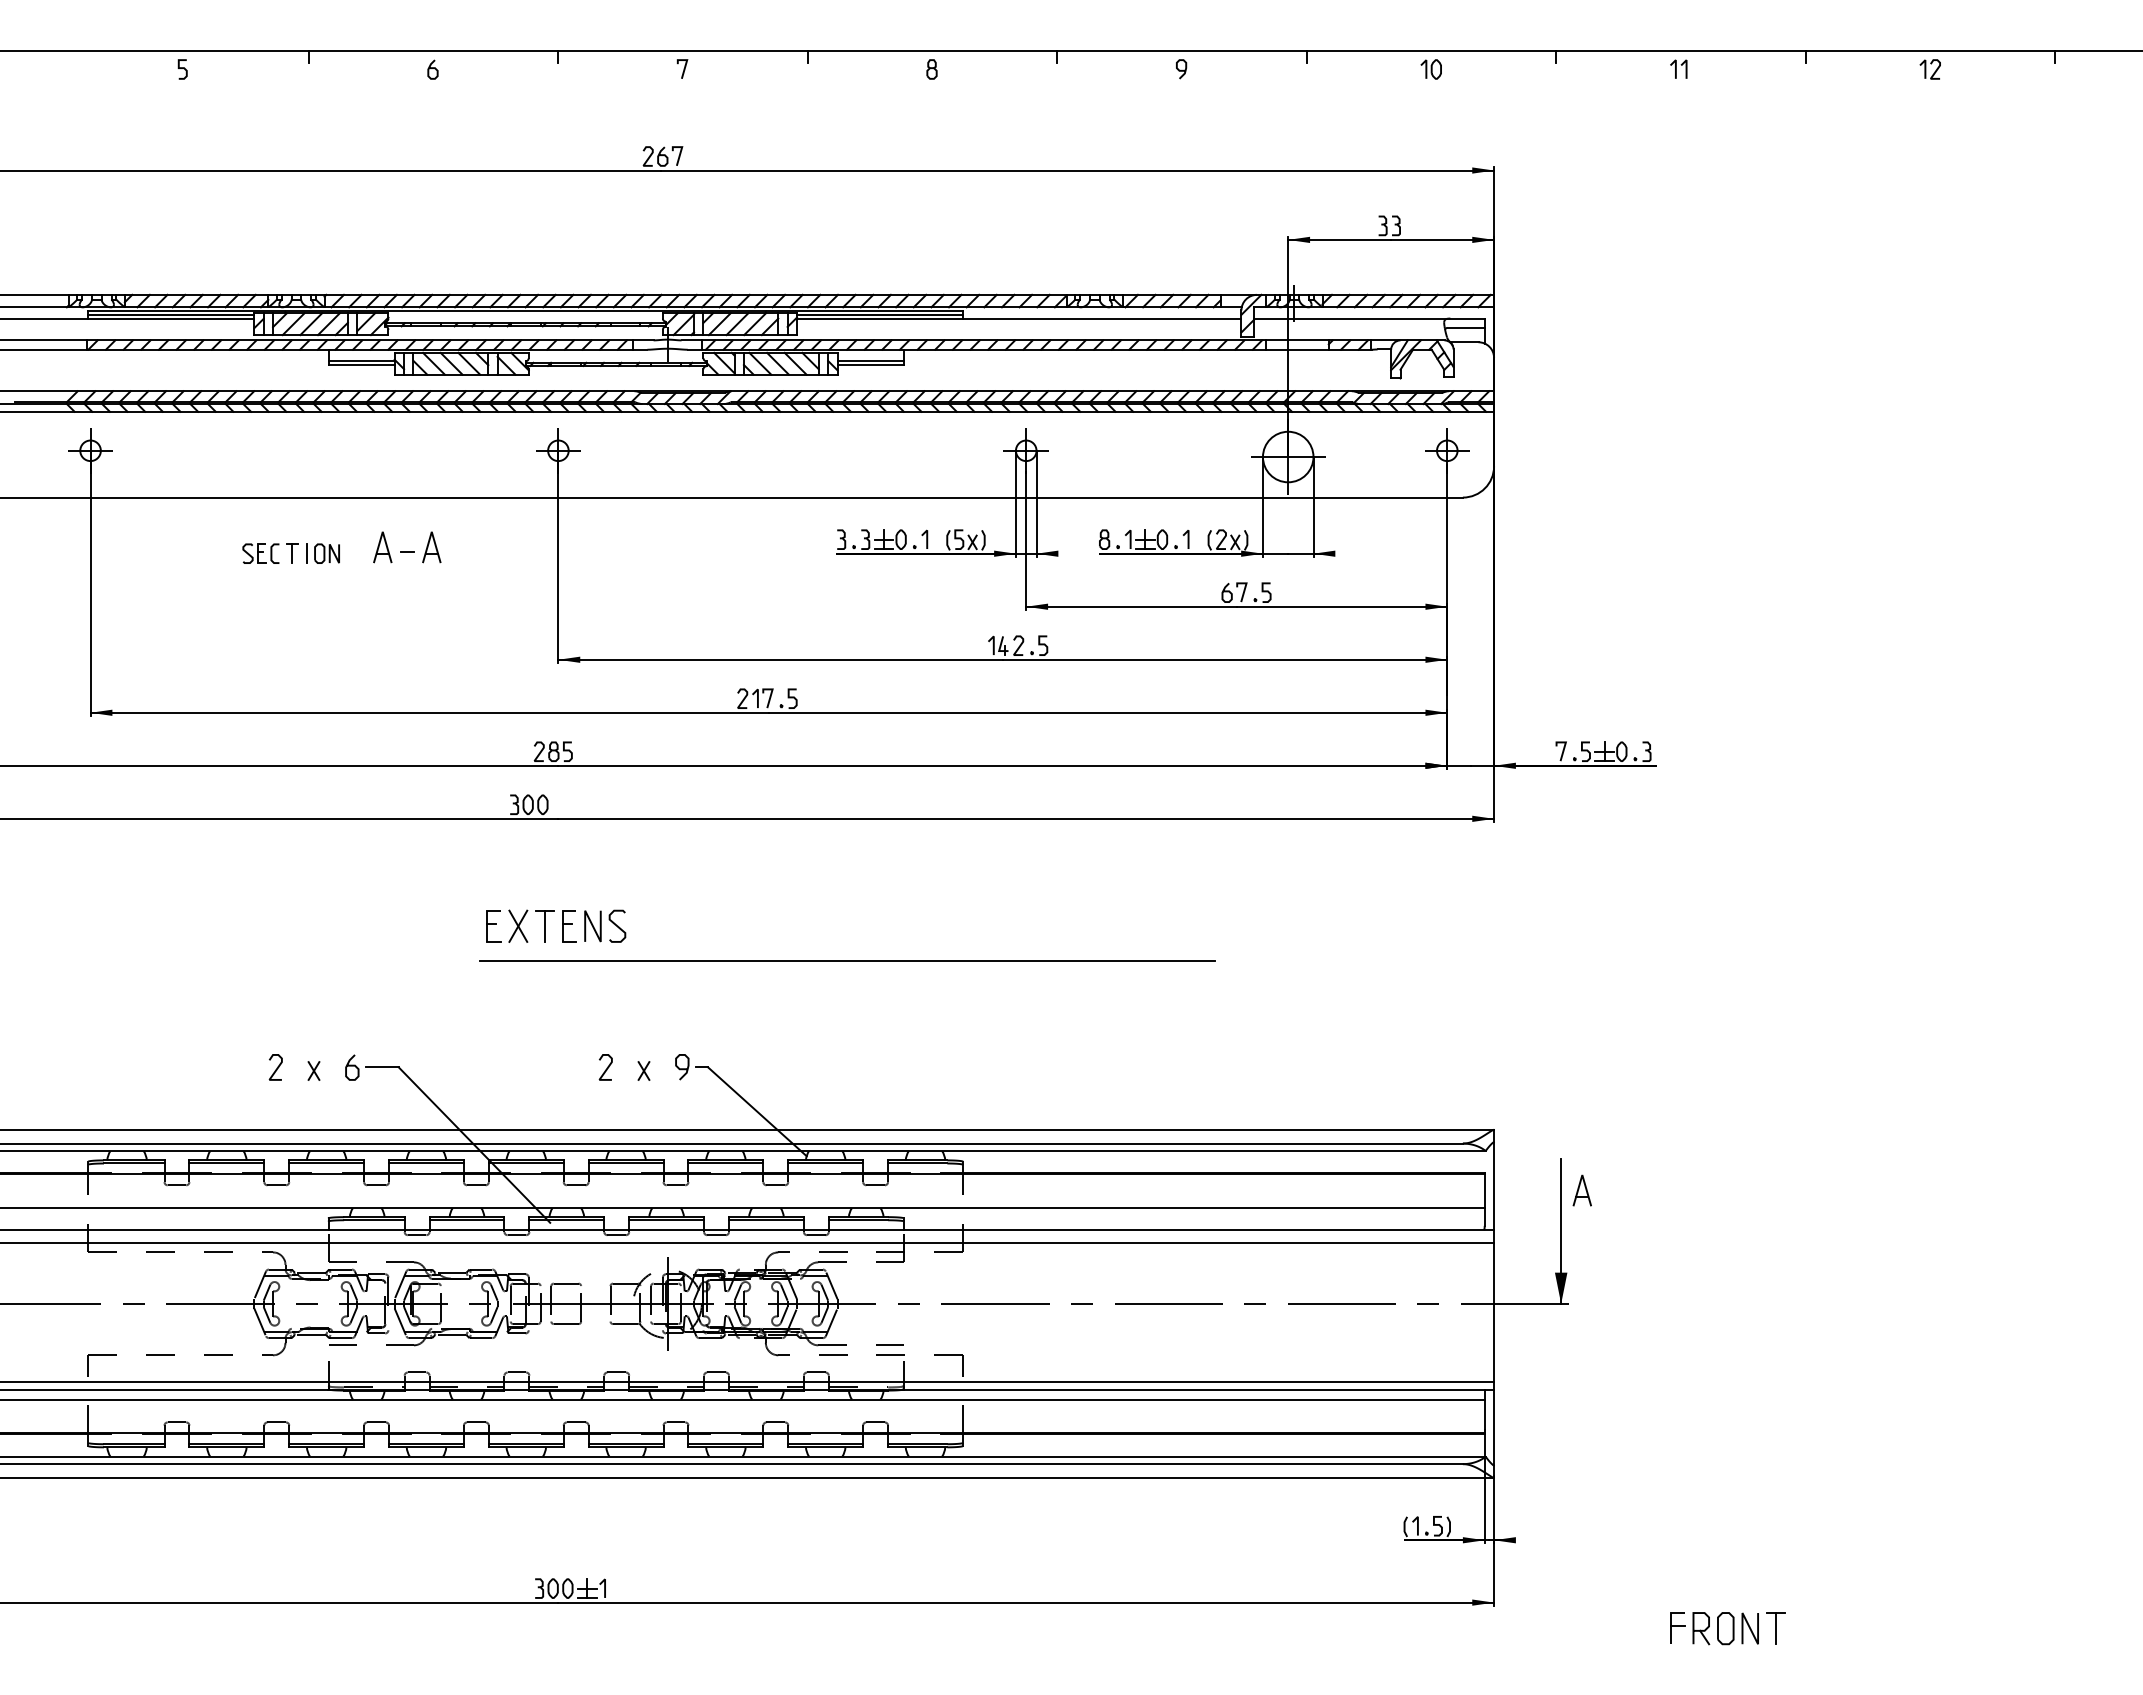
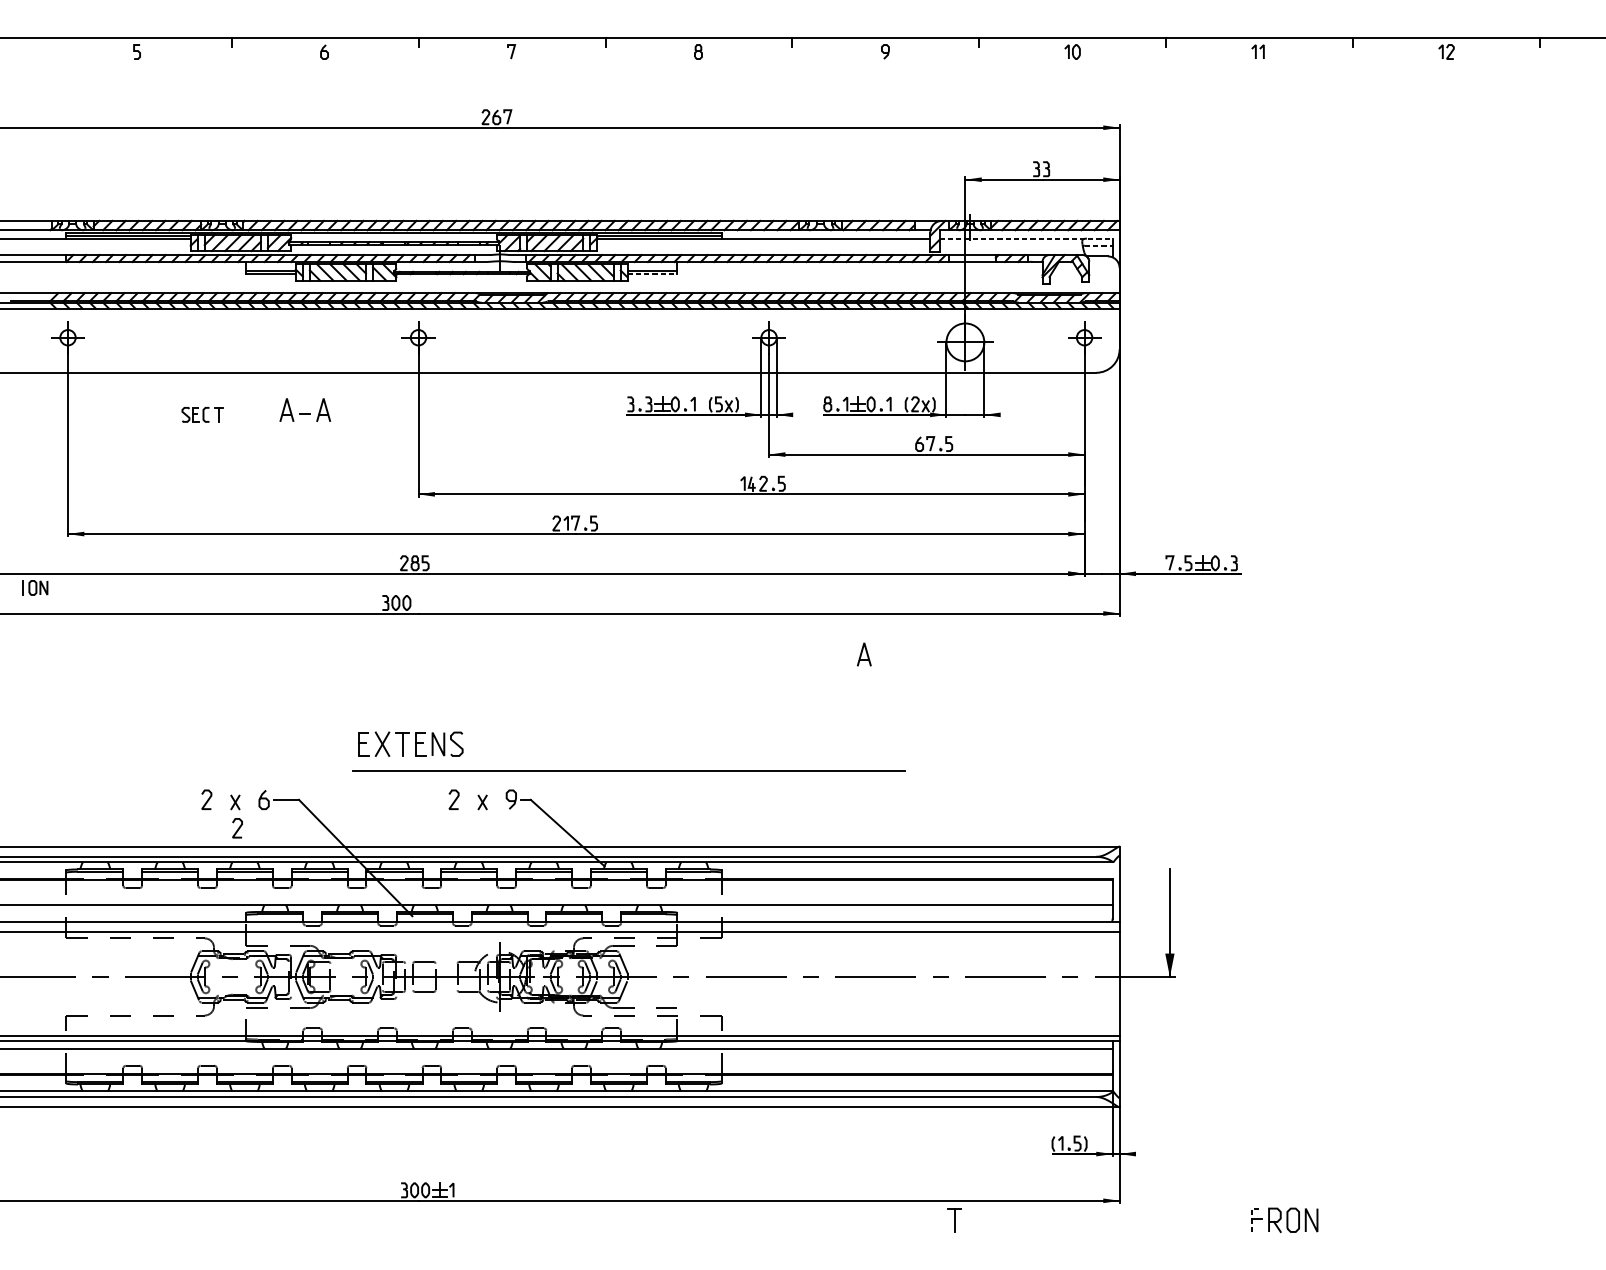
line: (1369, 318) -> (1026, 238), solid -> dashed
line: (1466, 327) -> (1098, 245), solid -> dashed
line: (871, 365) -> (653, 273), solid -> dashed
part: (322, 553) -> (34, 587), moved
part: (847, 960) -> (629, 769), moved
curve: (317, 1106) -> (238, 829), added
part: (1581, 1190) -> (863, 654), moved
line: (1671, 1620) -> (1252, 1214), solid -> dashed
part: (1775, 1628) -> (954, 1220), moved

